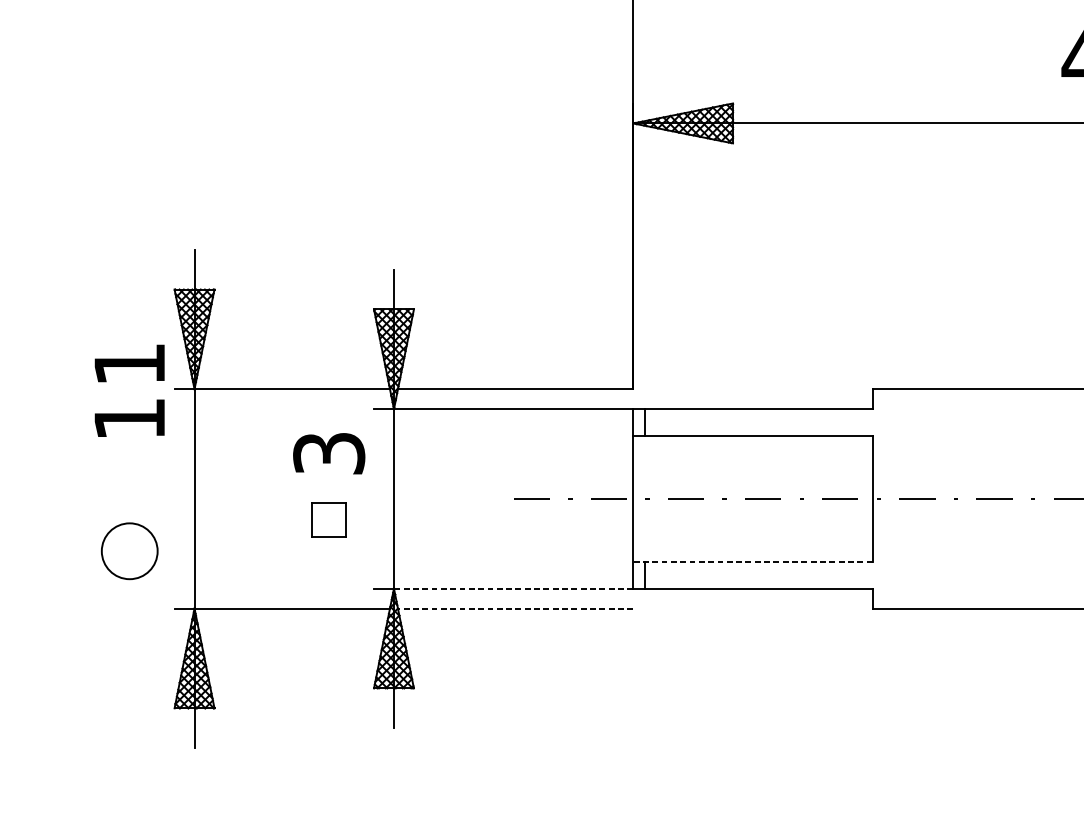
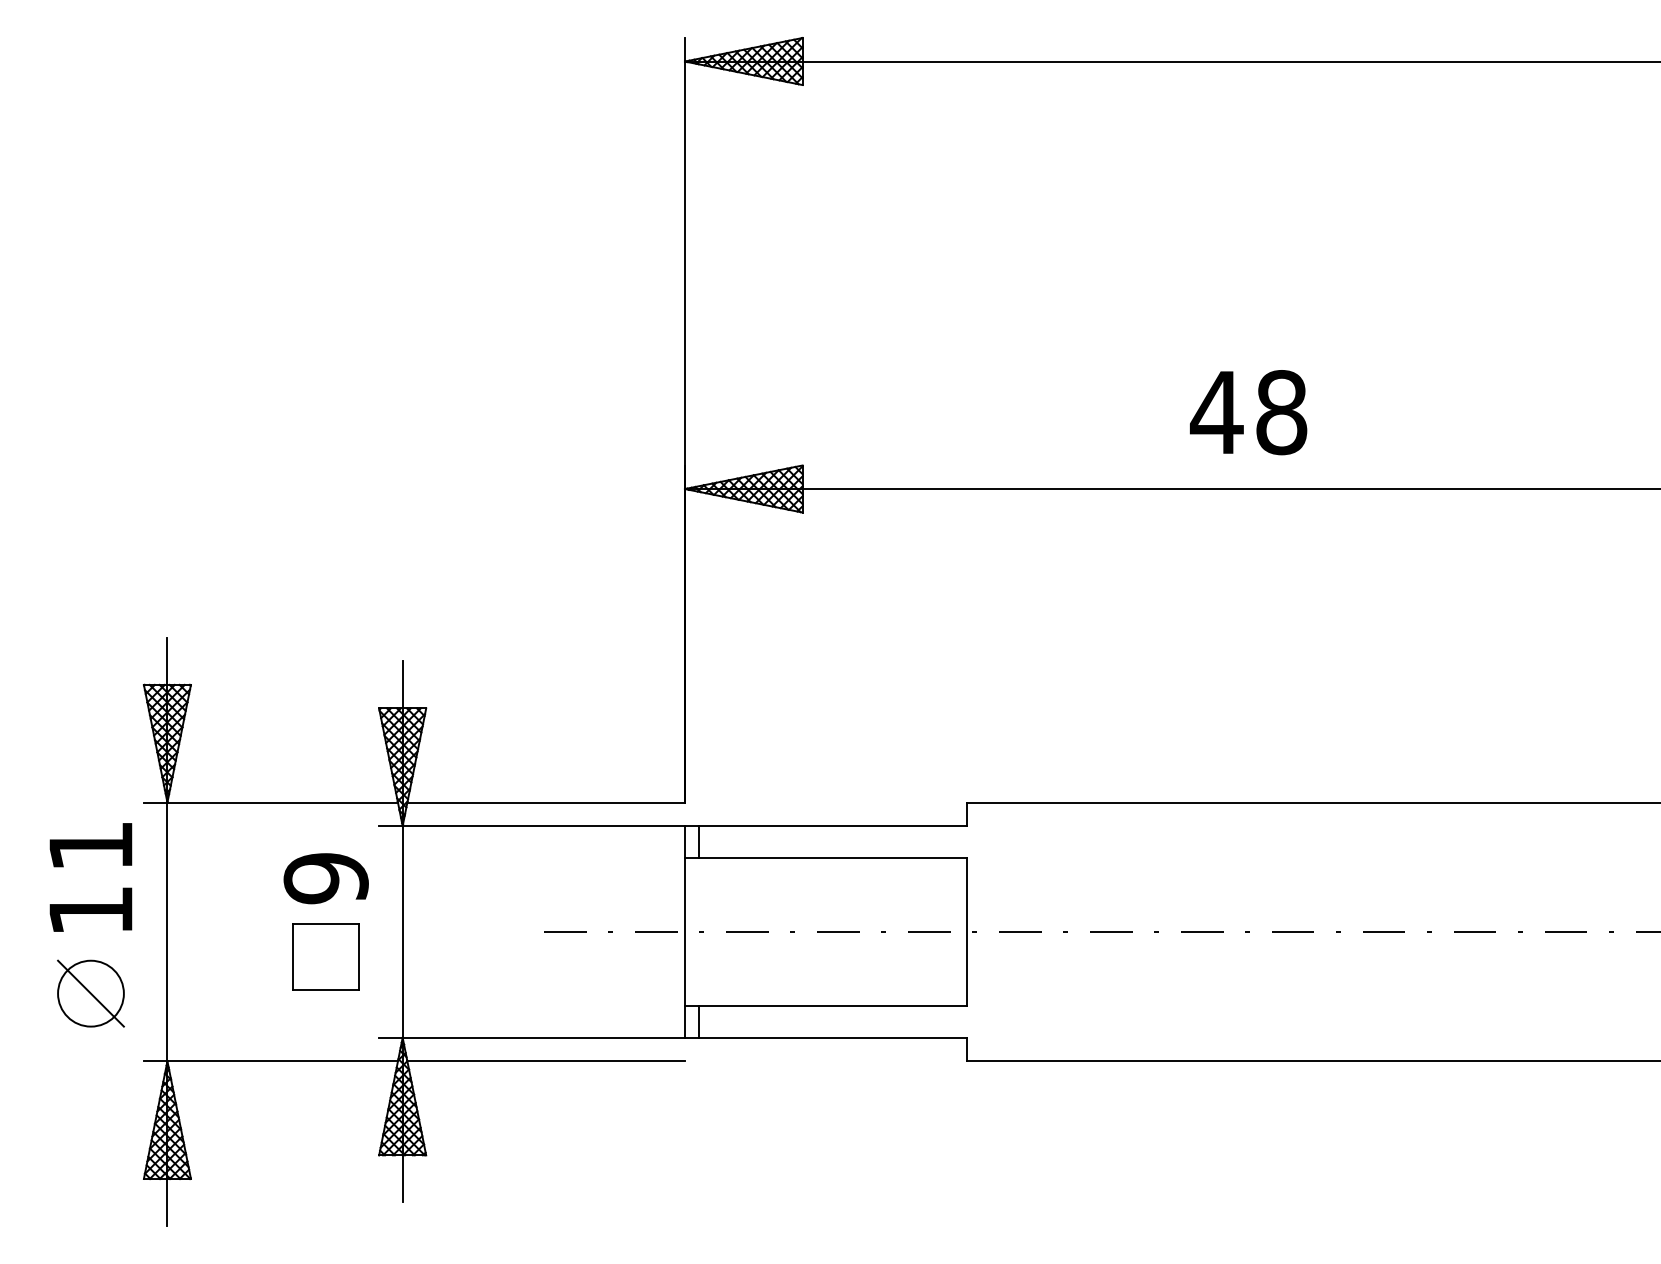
text: (129, 390) -> (90, 877), moved
text: (328, 453) -> (325, 878), 3 -> 9
part: (328, 519) -> (325, 956), size x1.67
line: (129, 551) -> (90, 993), added
line: (752, 562) -> (825, 1006), dashed -> solid
line: (513, 588) -> (543, 1037), dashed -> solid
line: (515, 608) -> (546, 1061), dashed -> solid

